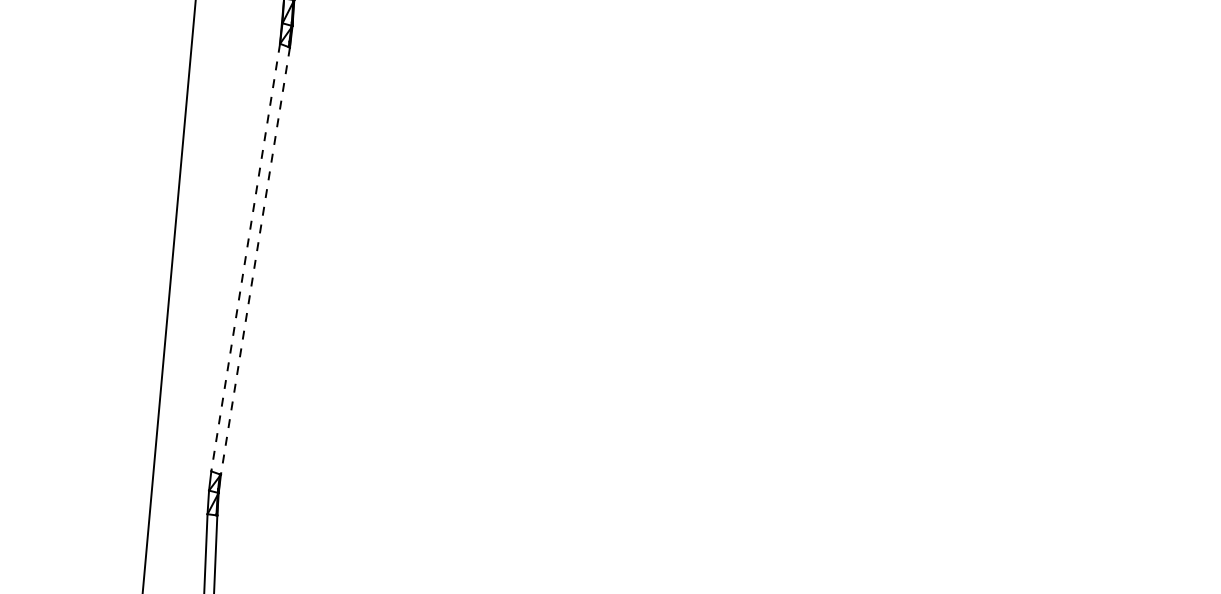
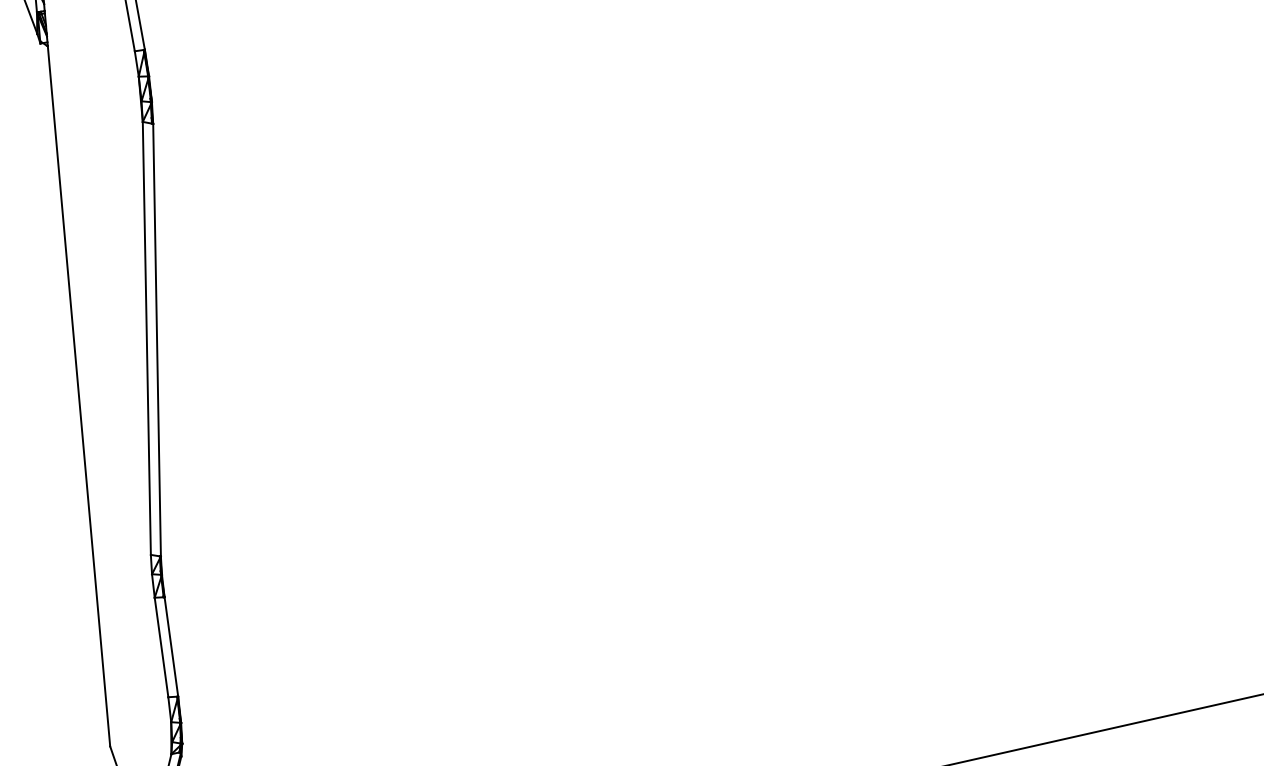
line: (245, 257) -> (146, 338), dashed -> solid
line: (255, 261) -> (157, 340), dashed -> solid

